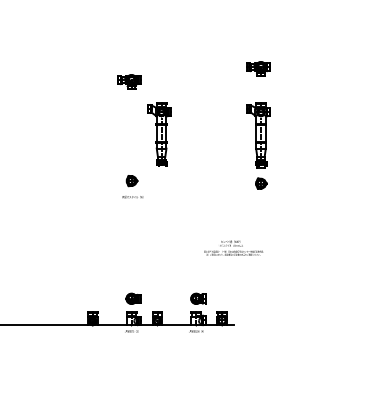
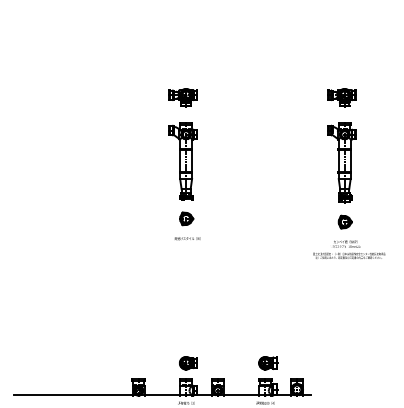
part: (258, 68) -> (341, 96), moved
part: (159, 134) -> (183, 161), moved
text: (233, 247) -> (349, 248), moved

